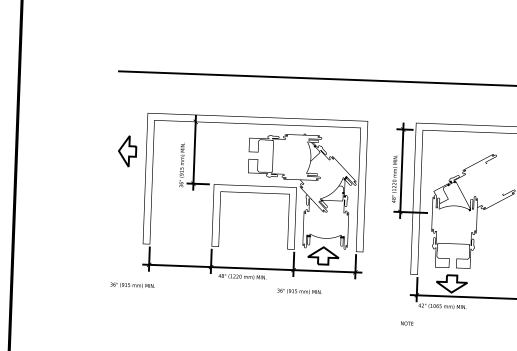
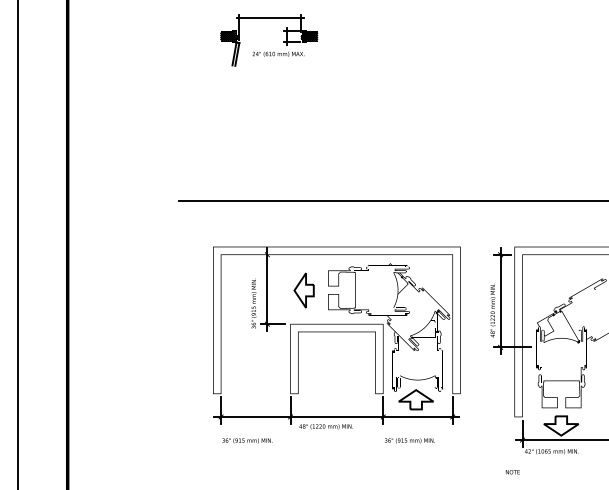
part: (126, 151) -> (303, 290), moved
text: (132, 285) -> (247, 440), moved
text: (299, 291) -> (409, 440), moved

